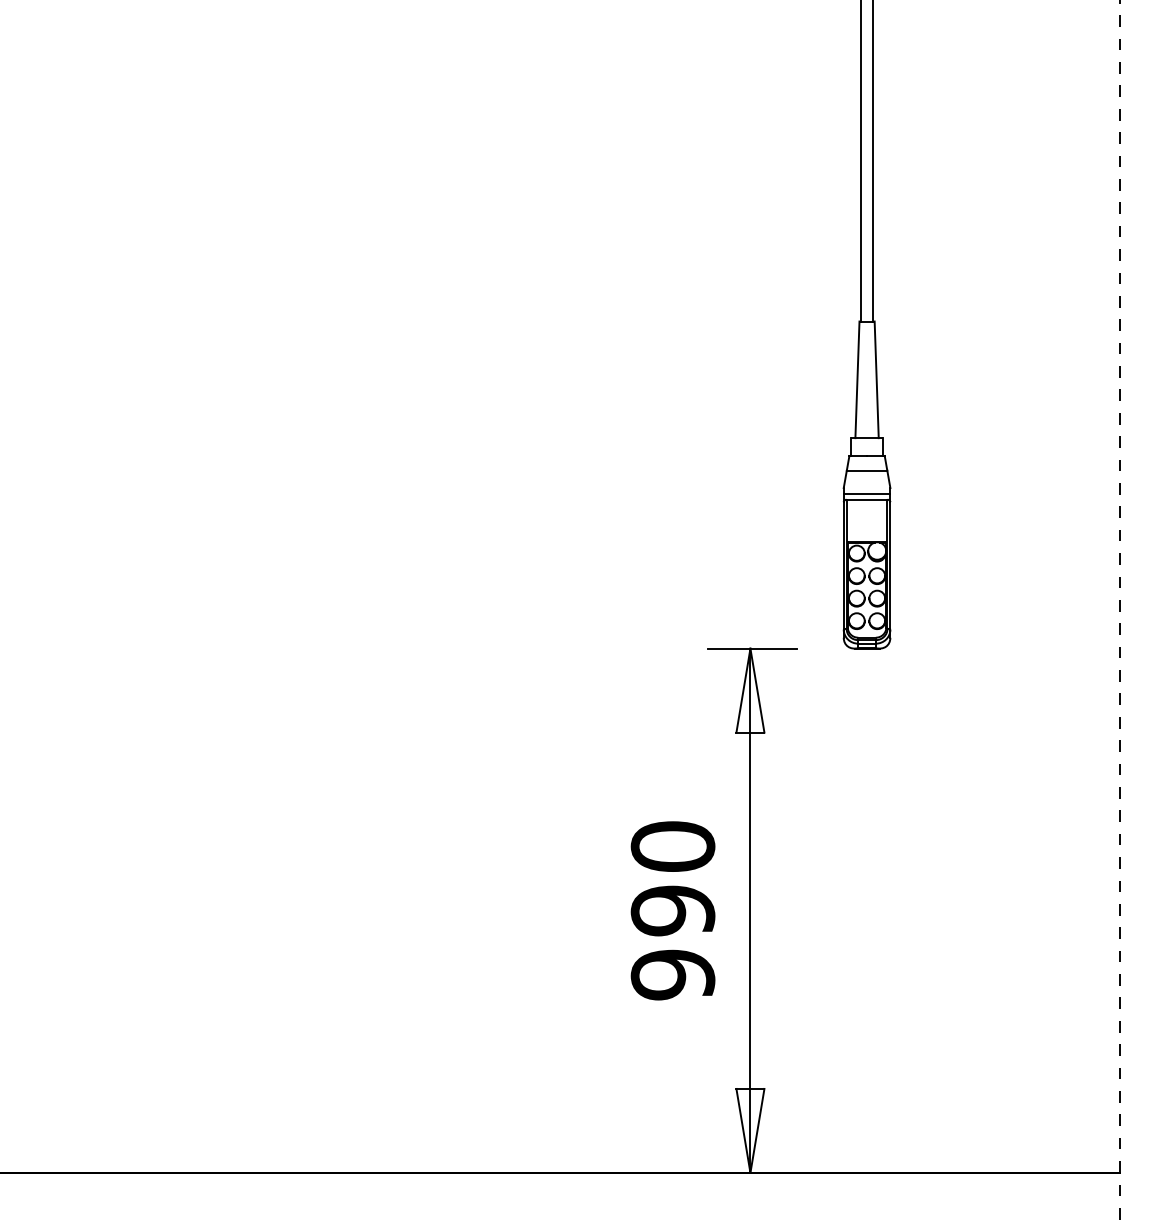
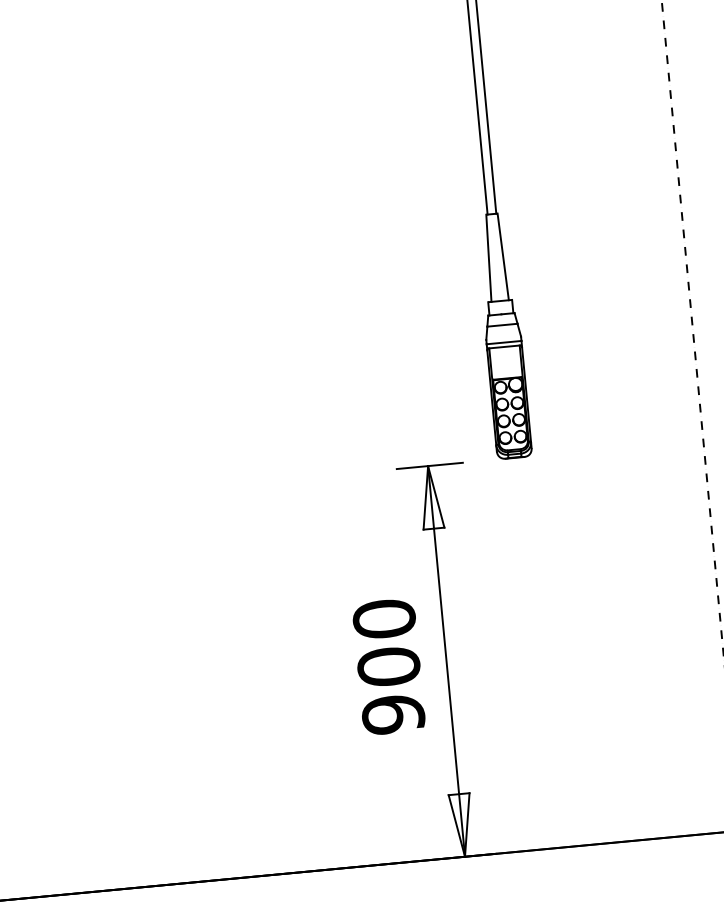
text: (672, 910) -> (388, 666), 990 -> 900

